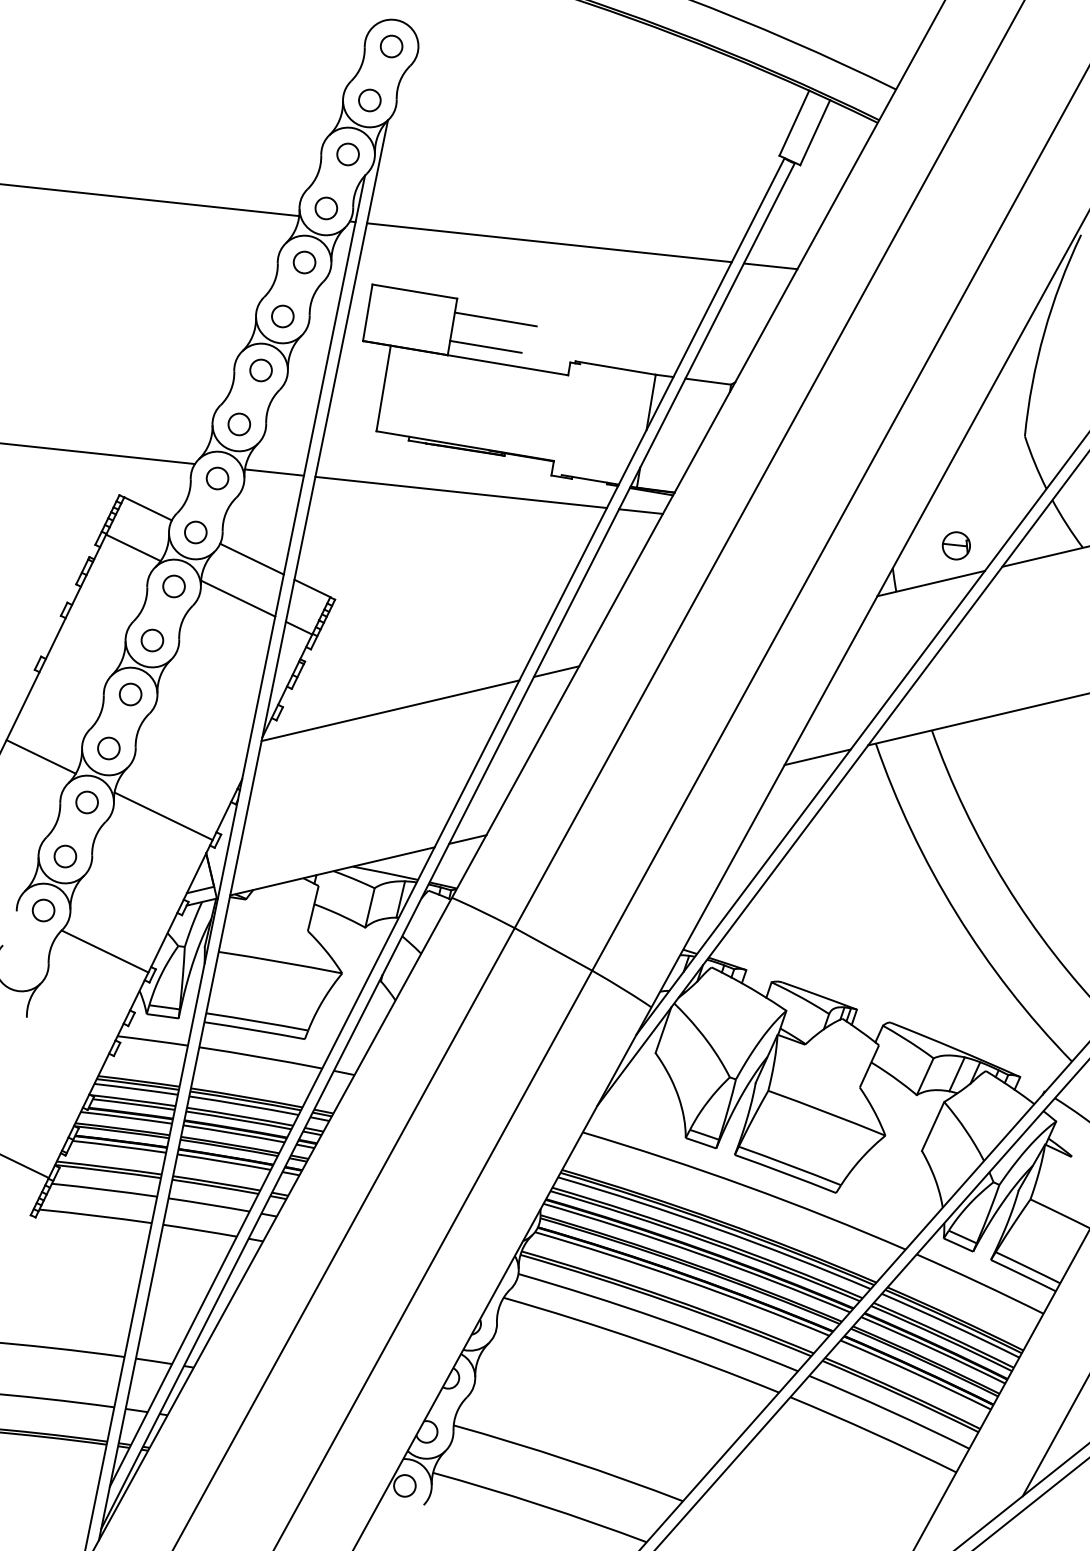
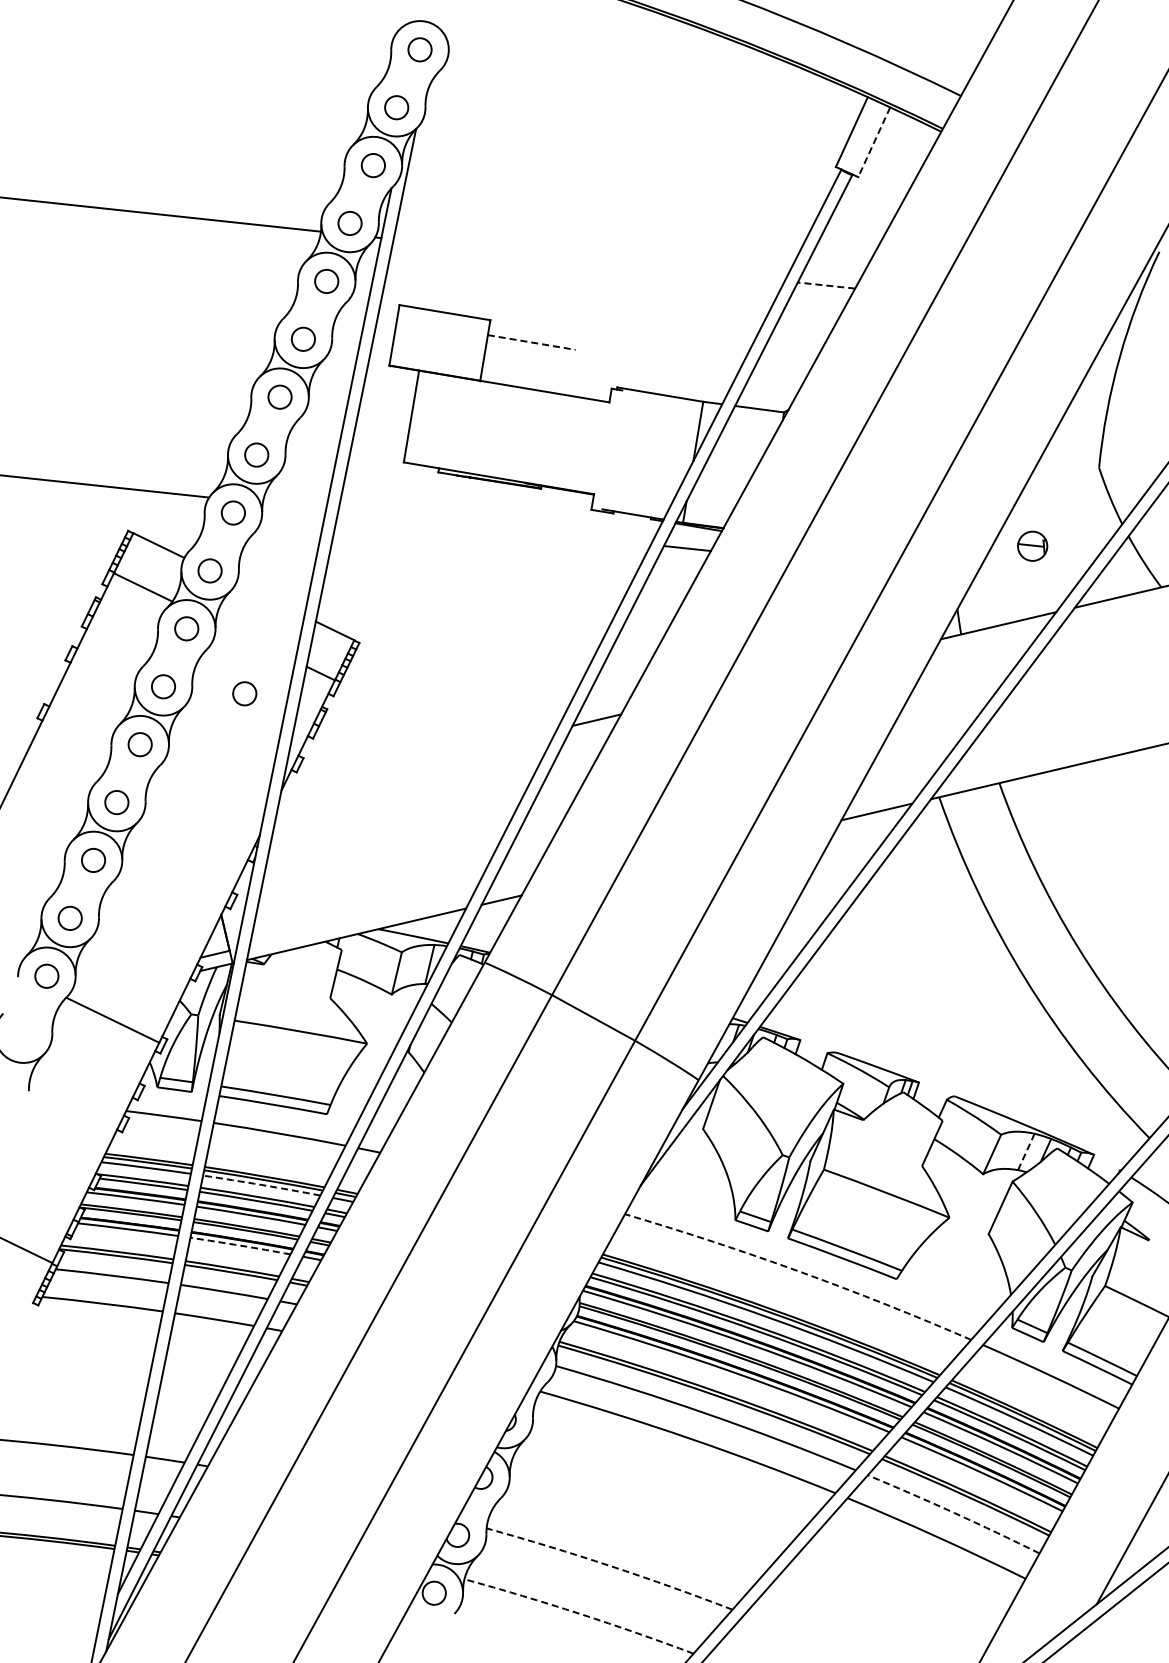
line: (815, 132) -> (874, 142), solid -> dashed
line: (548, 242) -> (588, 260), removed
line: (770, 266) -> (826, 285), solid -> dashed
line: (496, 319) -> (532, 342), solid -> dashed
line: (485, 346) -> (520, 371), removed
line: (274, 472) -> (294, 506), removed
line: (461, 491) -> (494, 527), removed
part: (956, 545) -> (1032, 545), moved
line: (252, 559) -> (270, 599), removed
line: (238, 598) -> (255, 641), removed
circle: (227, 646) -> (244, 693), added
line: (390, 710) -> (418, 761), removed
line: (41, 756) -> (44, 811), removed
line: (163, 815) -> (175, 874), removed
line: (957, 1073) -> (1026, 1151), solid -> dashed
arc: (243, 1105) -> (261, 1185), solid -> dashed
arc: (224, 1161) -> (240, 1245), solid -> dashed
arc: (746, 1185) -> (800, 1271), solid -> dashed
arc: (890, 1410) -> (954, 1512), solid -> dashed
arc: (569, 1460) -> (610, 1566), solid -> dashed
arc: (540, 1504) -> (579, 1613), solid -> dashed

